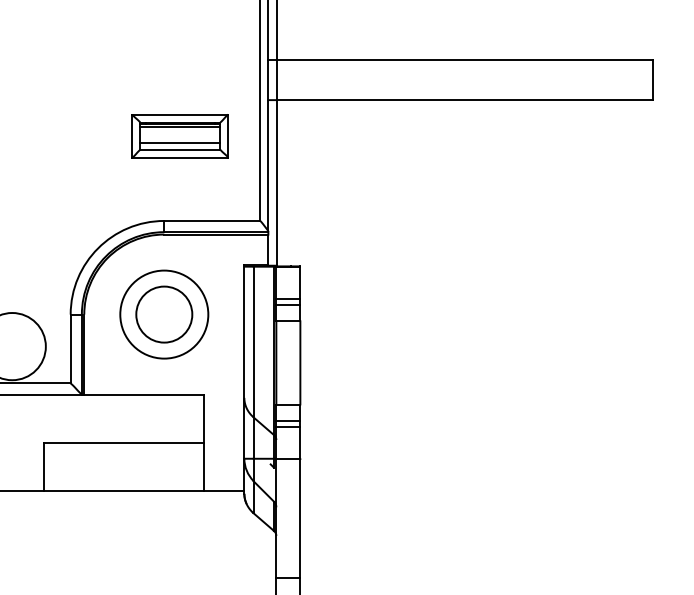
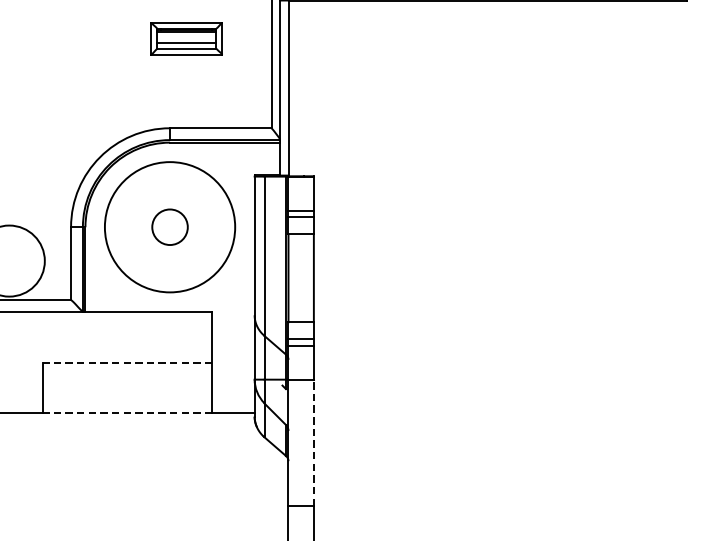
part: (179, 136) -> (186, 38), size x0.7
circle: (164, 314) -> (170, 227), size x0.6
circle: (164, 314) -> (170, 227), size x1.4
line: (123, 442) -> (126, 362), solid -> dashed
line: (123, 490) -> (126, 413), solid -> dashed
line: (300, 518) -> (314, 442), solid -> dashed

